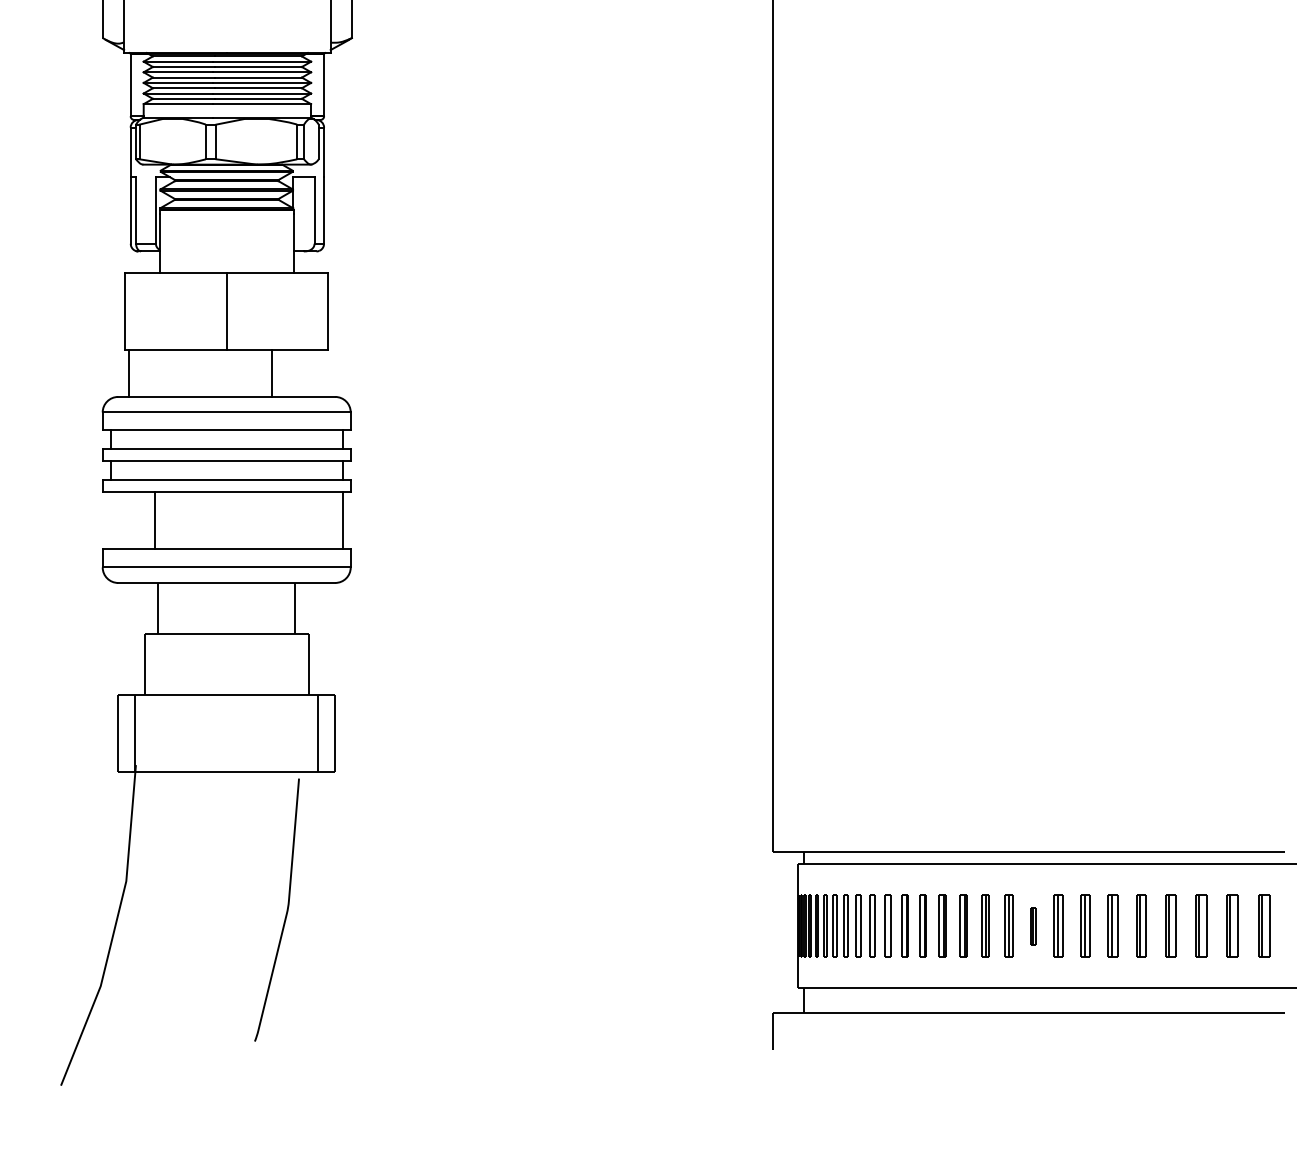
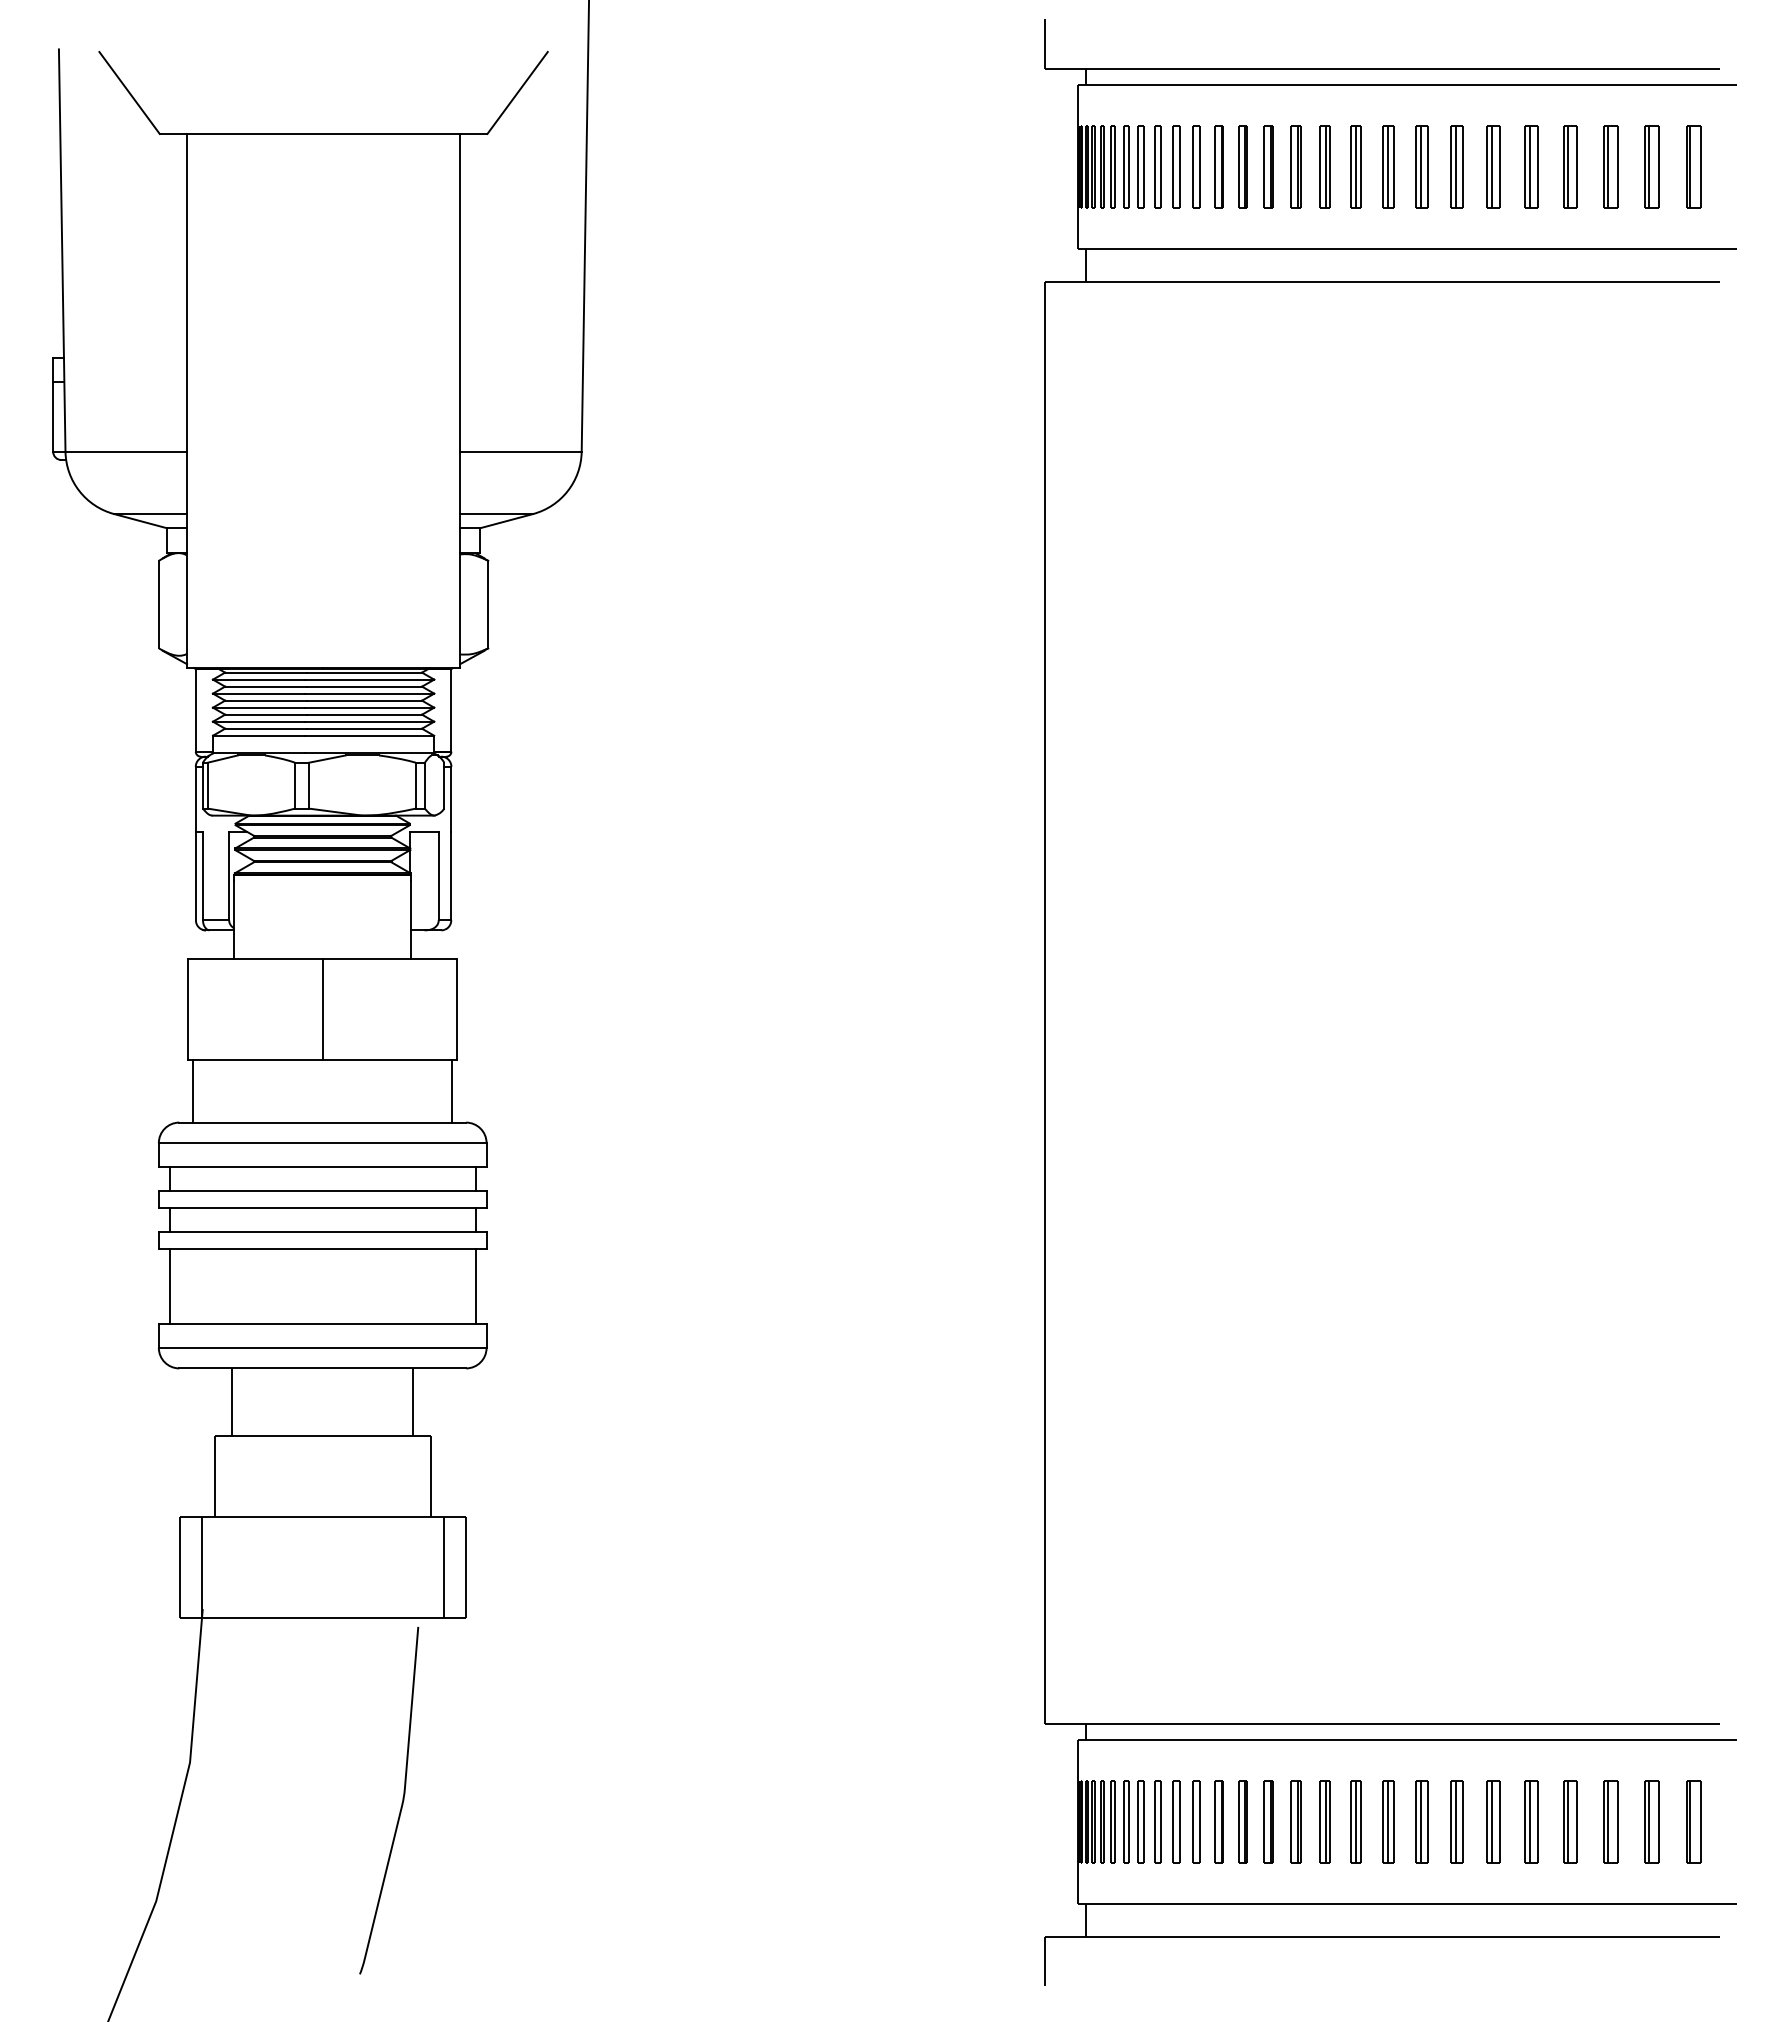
line: (271, 373) -> (452, 1091), moved
line: (154, 520) -> (169, 1286), moved
part: (1033, 925) -> (1388, 1821), size x1.67

